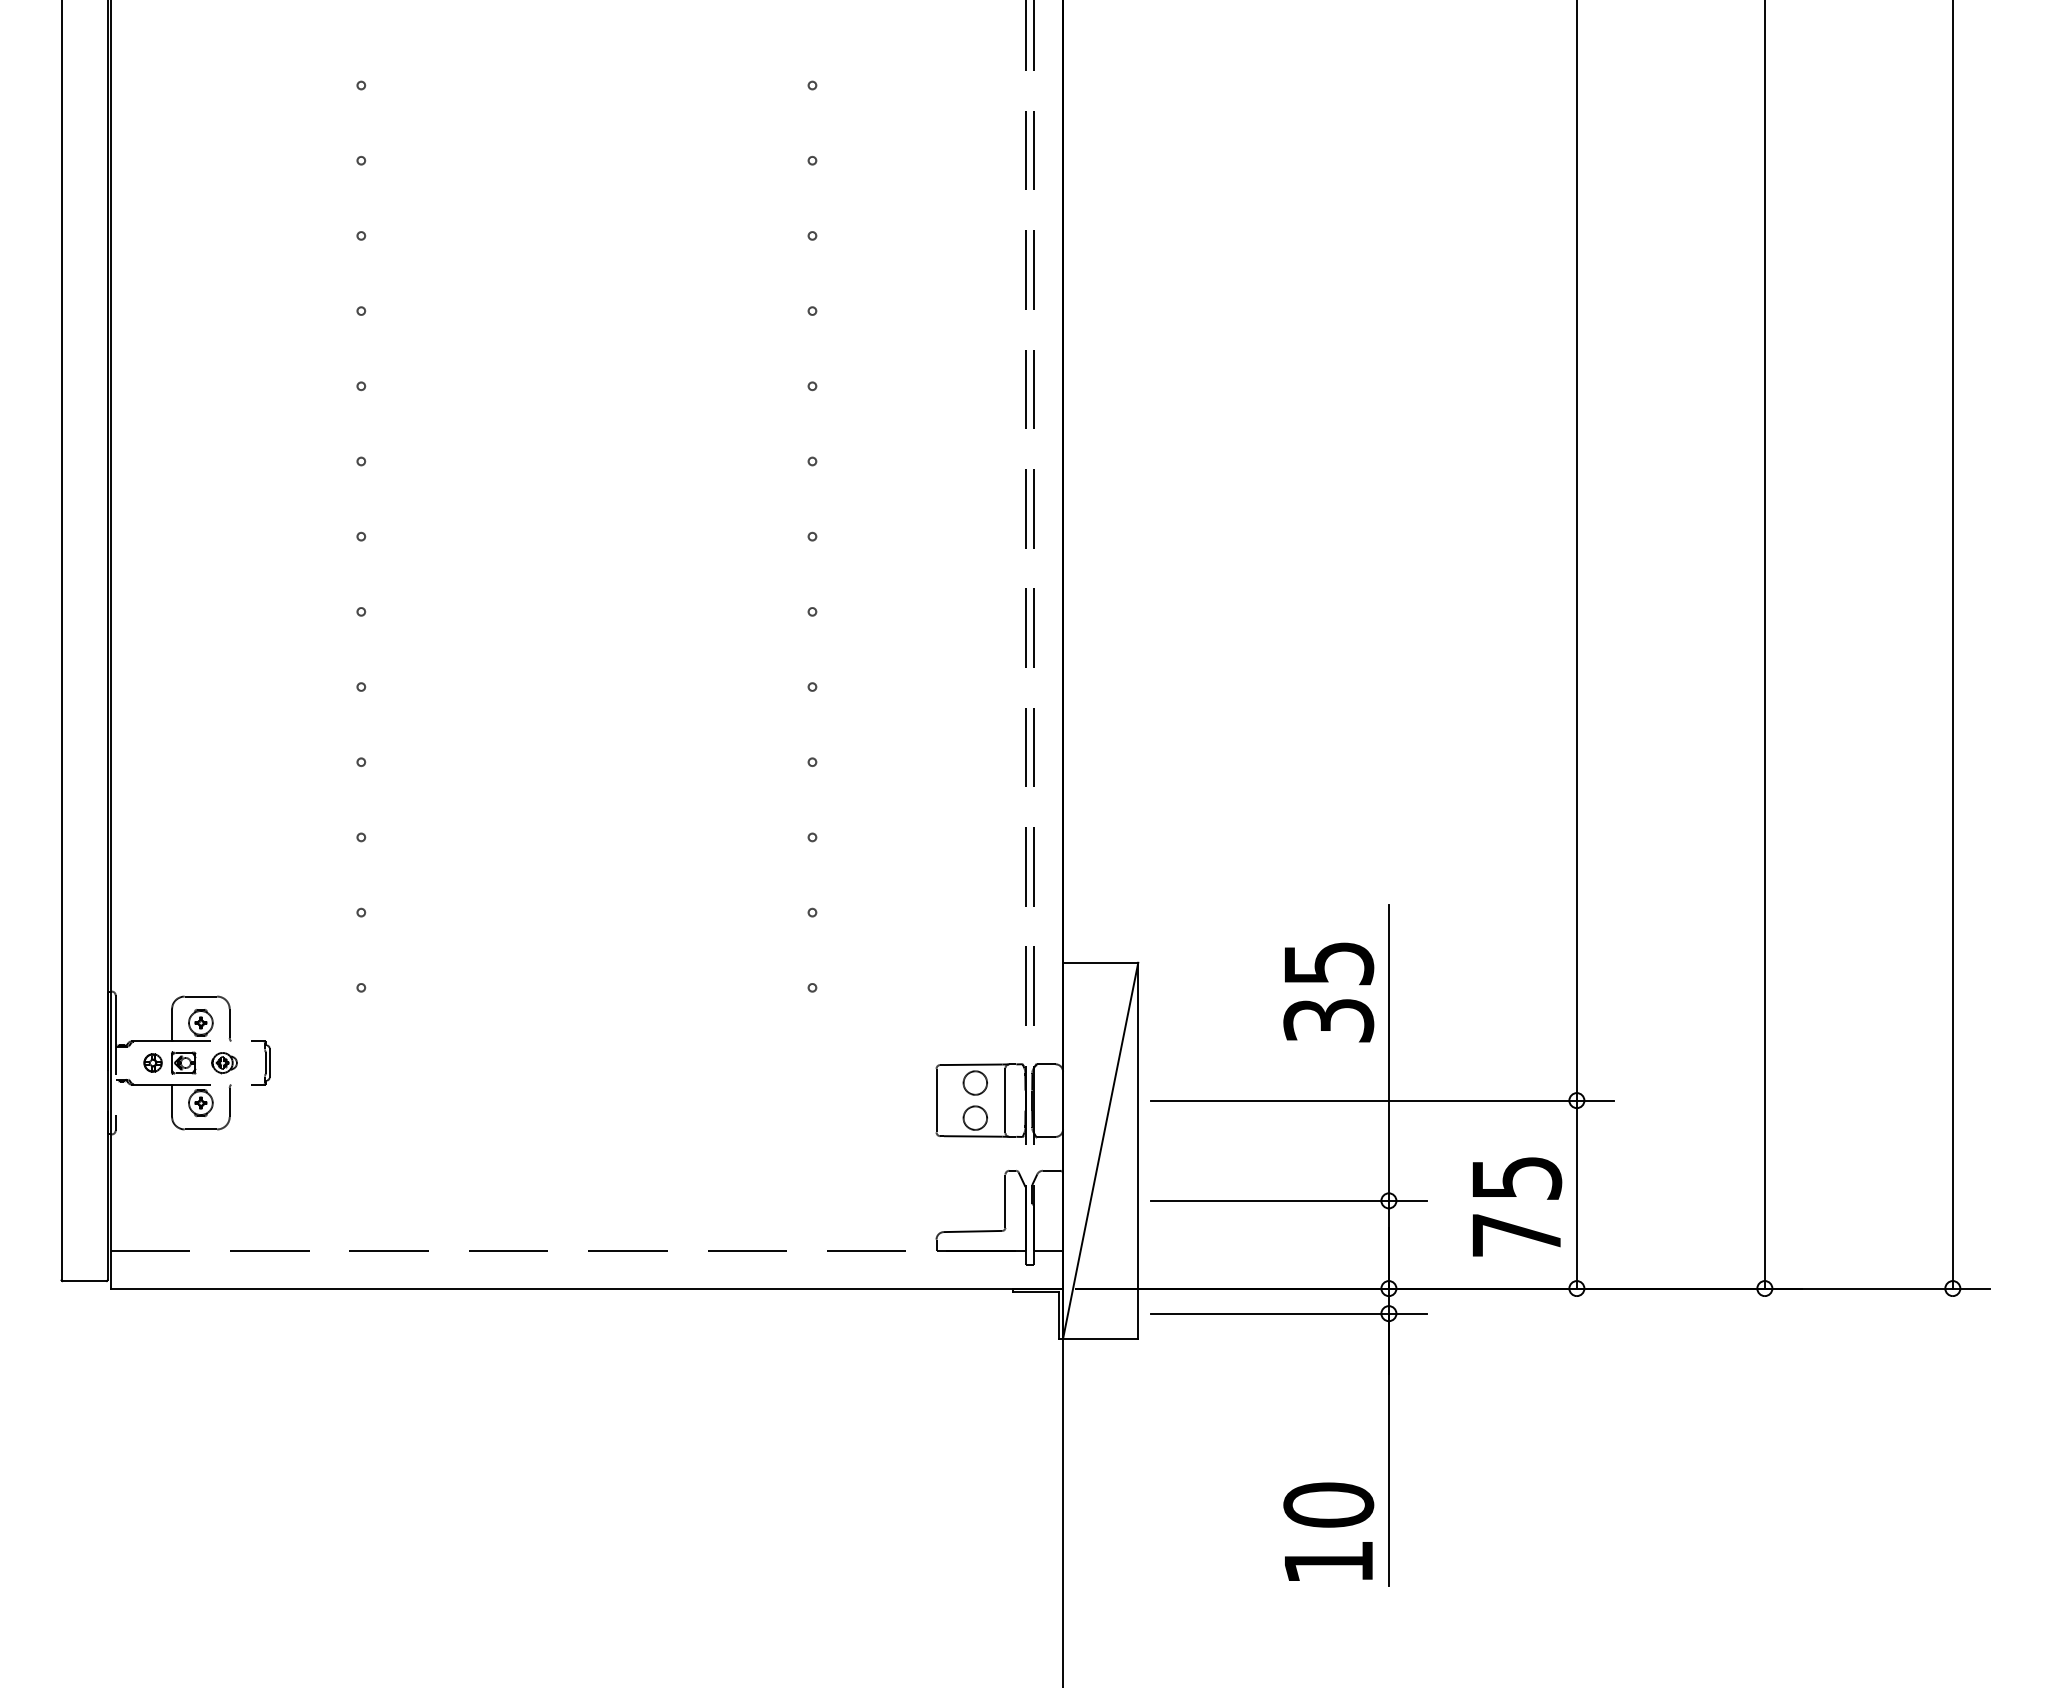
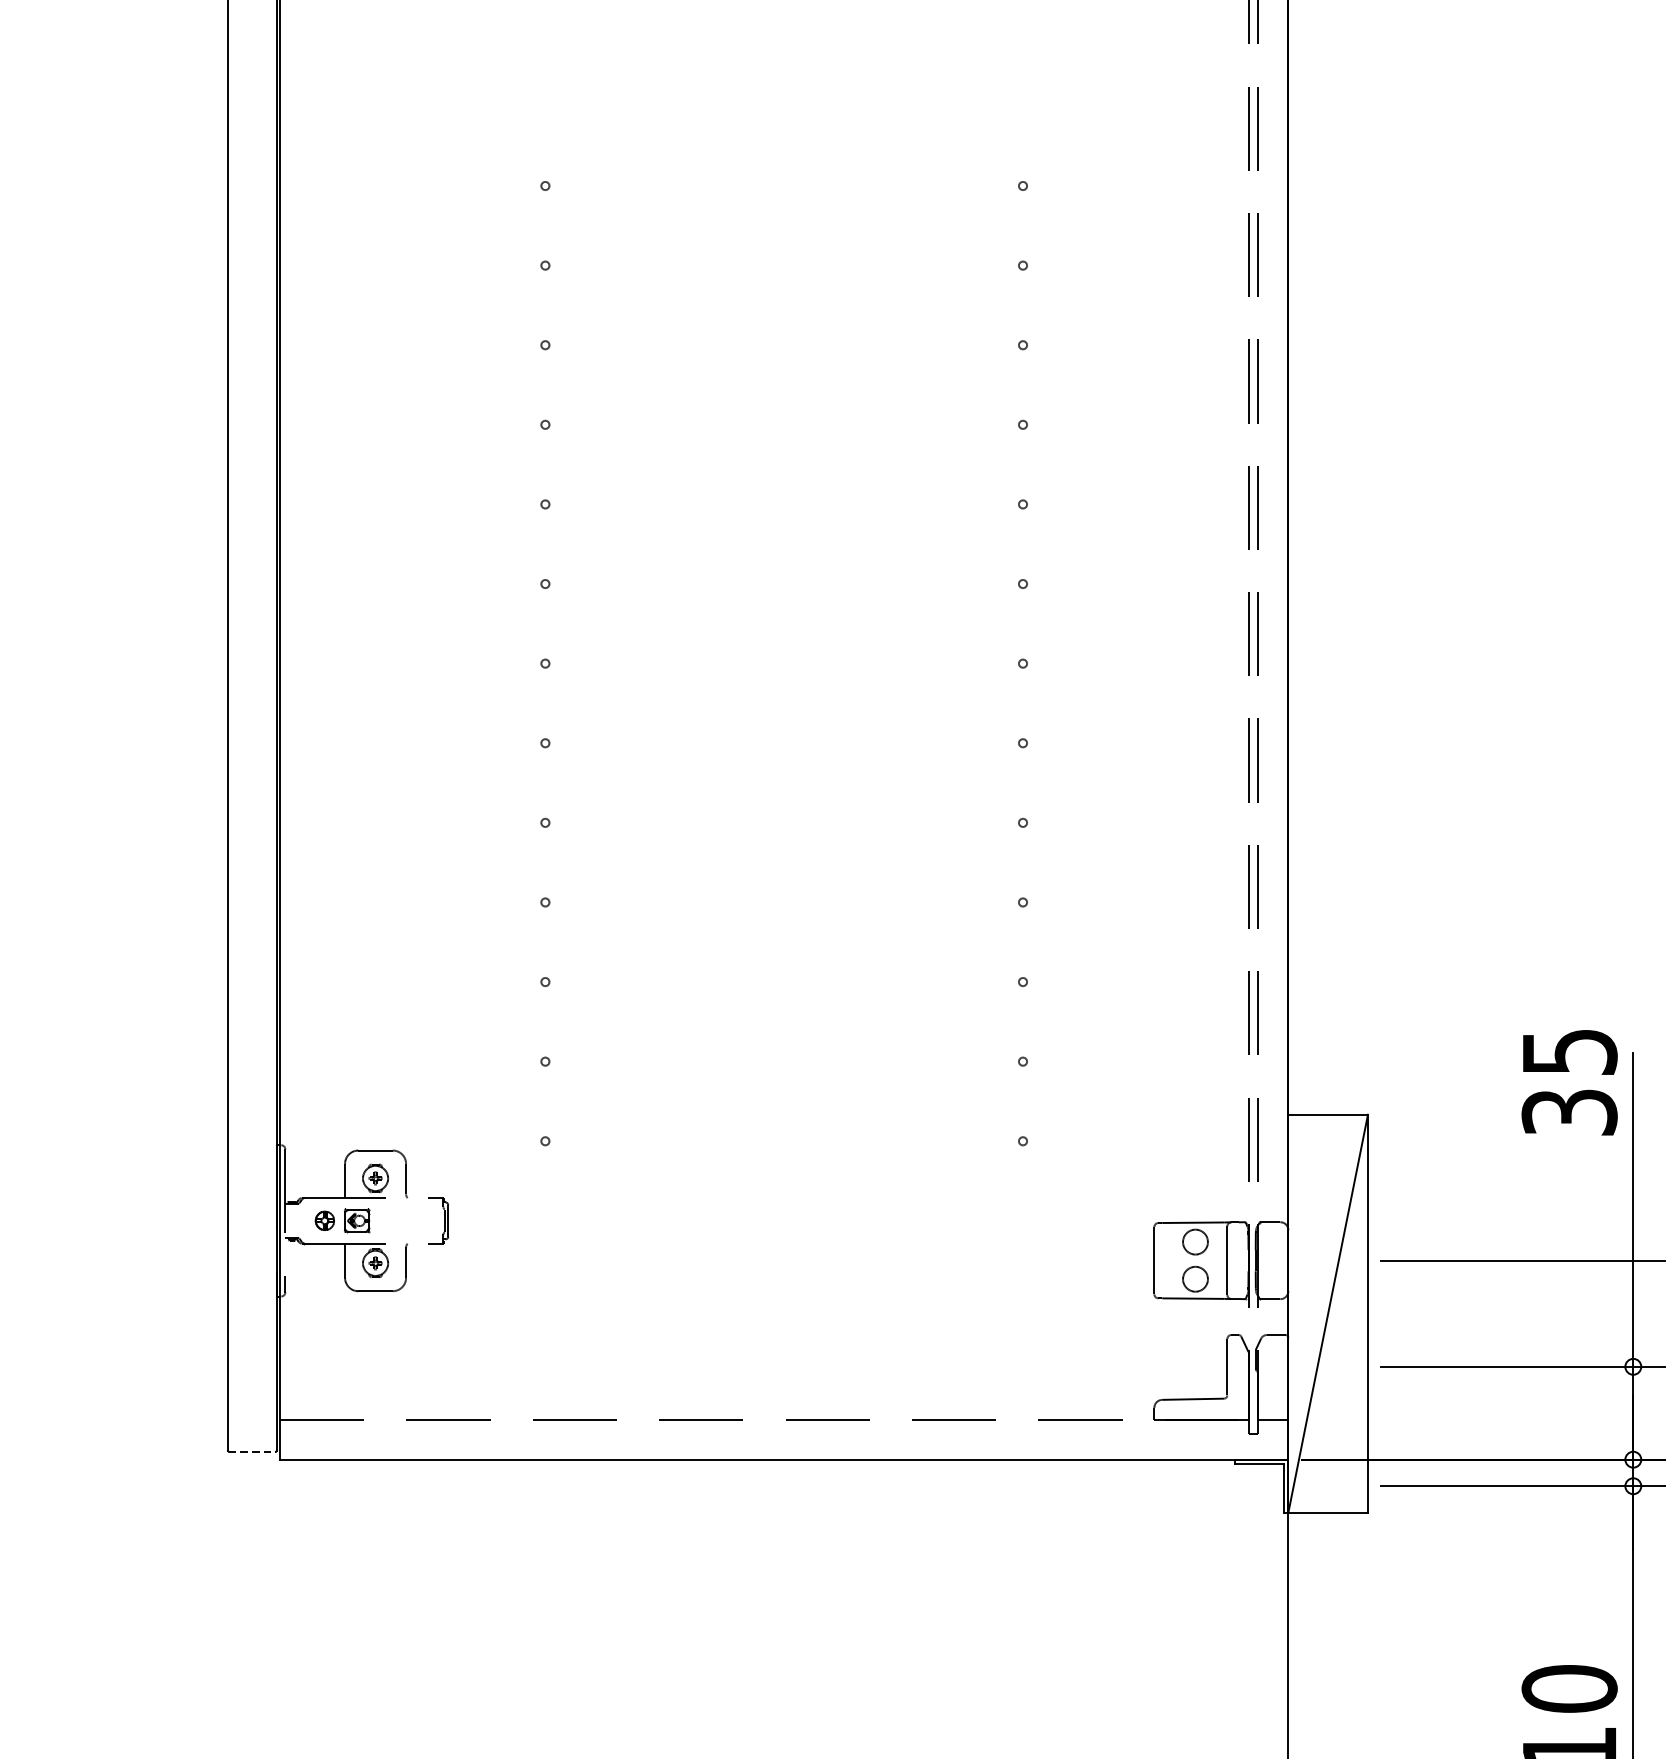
text: (1328, 992) -> (1569, 1082), moved
part: (224, 1063) -> (400, 1221), removed
line: (85, 1281) -> (253, 1452), solid -> dashed

